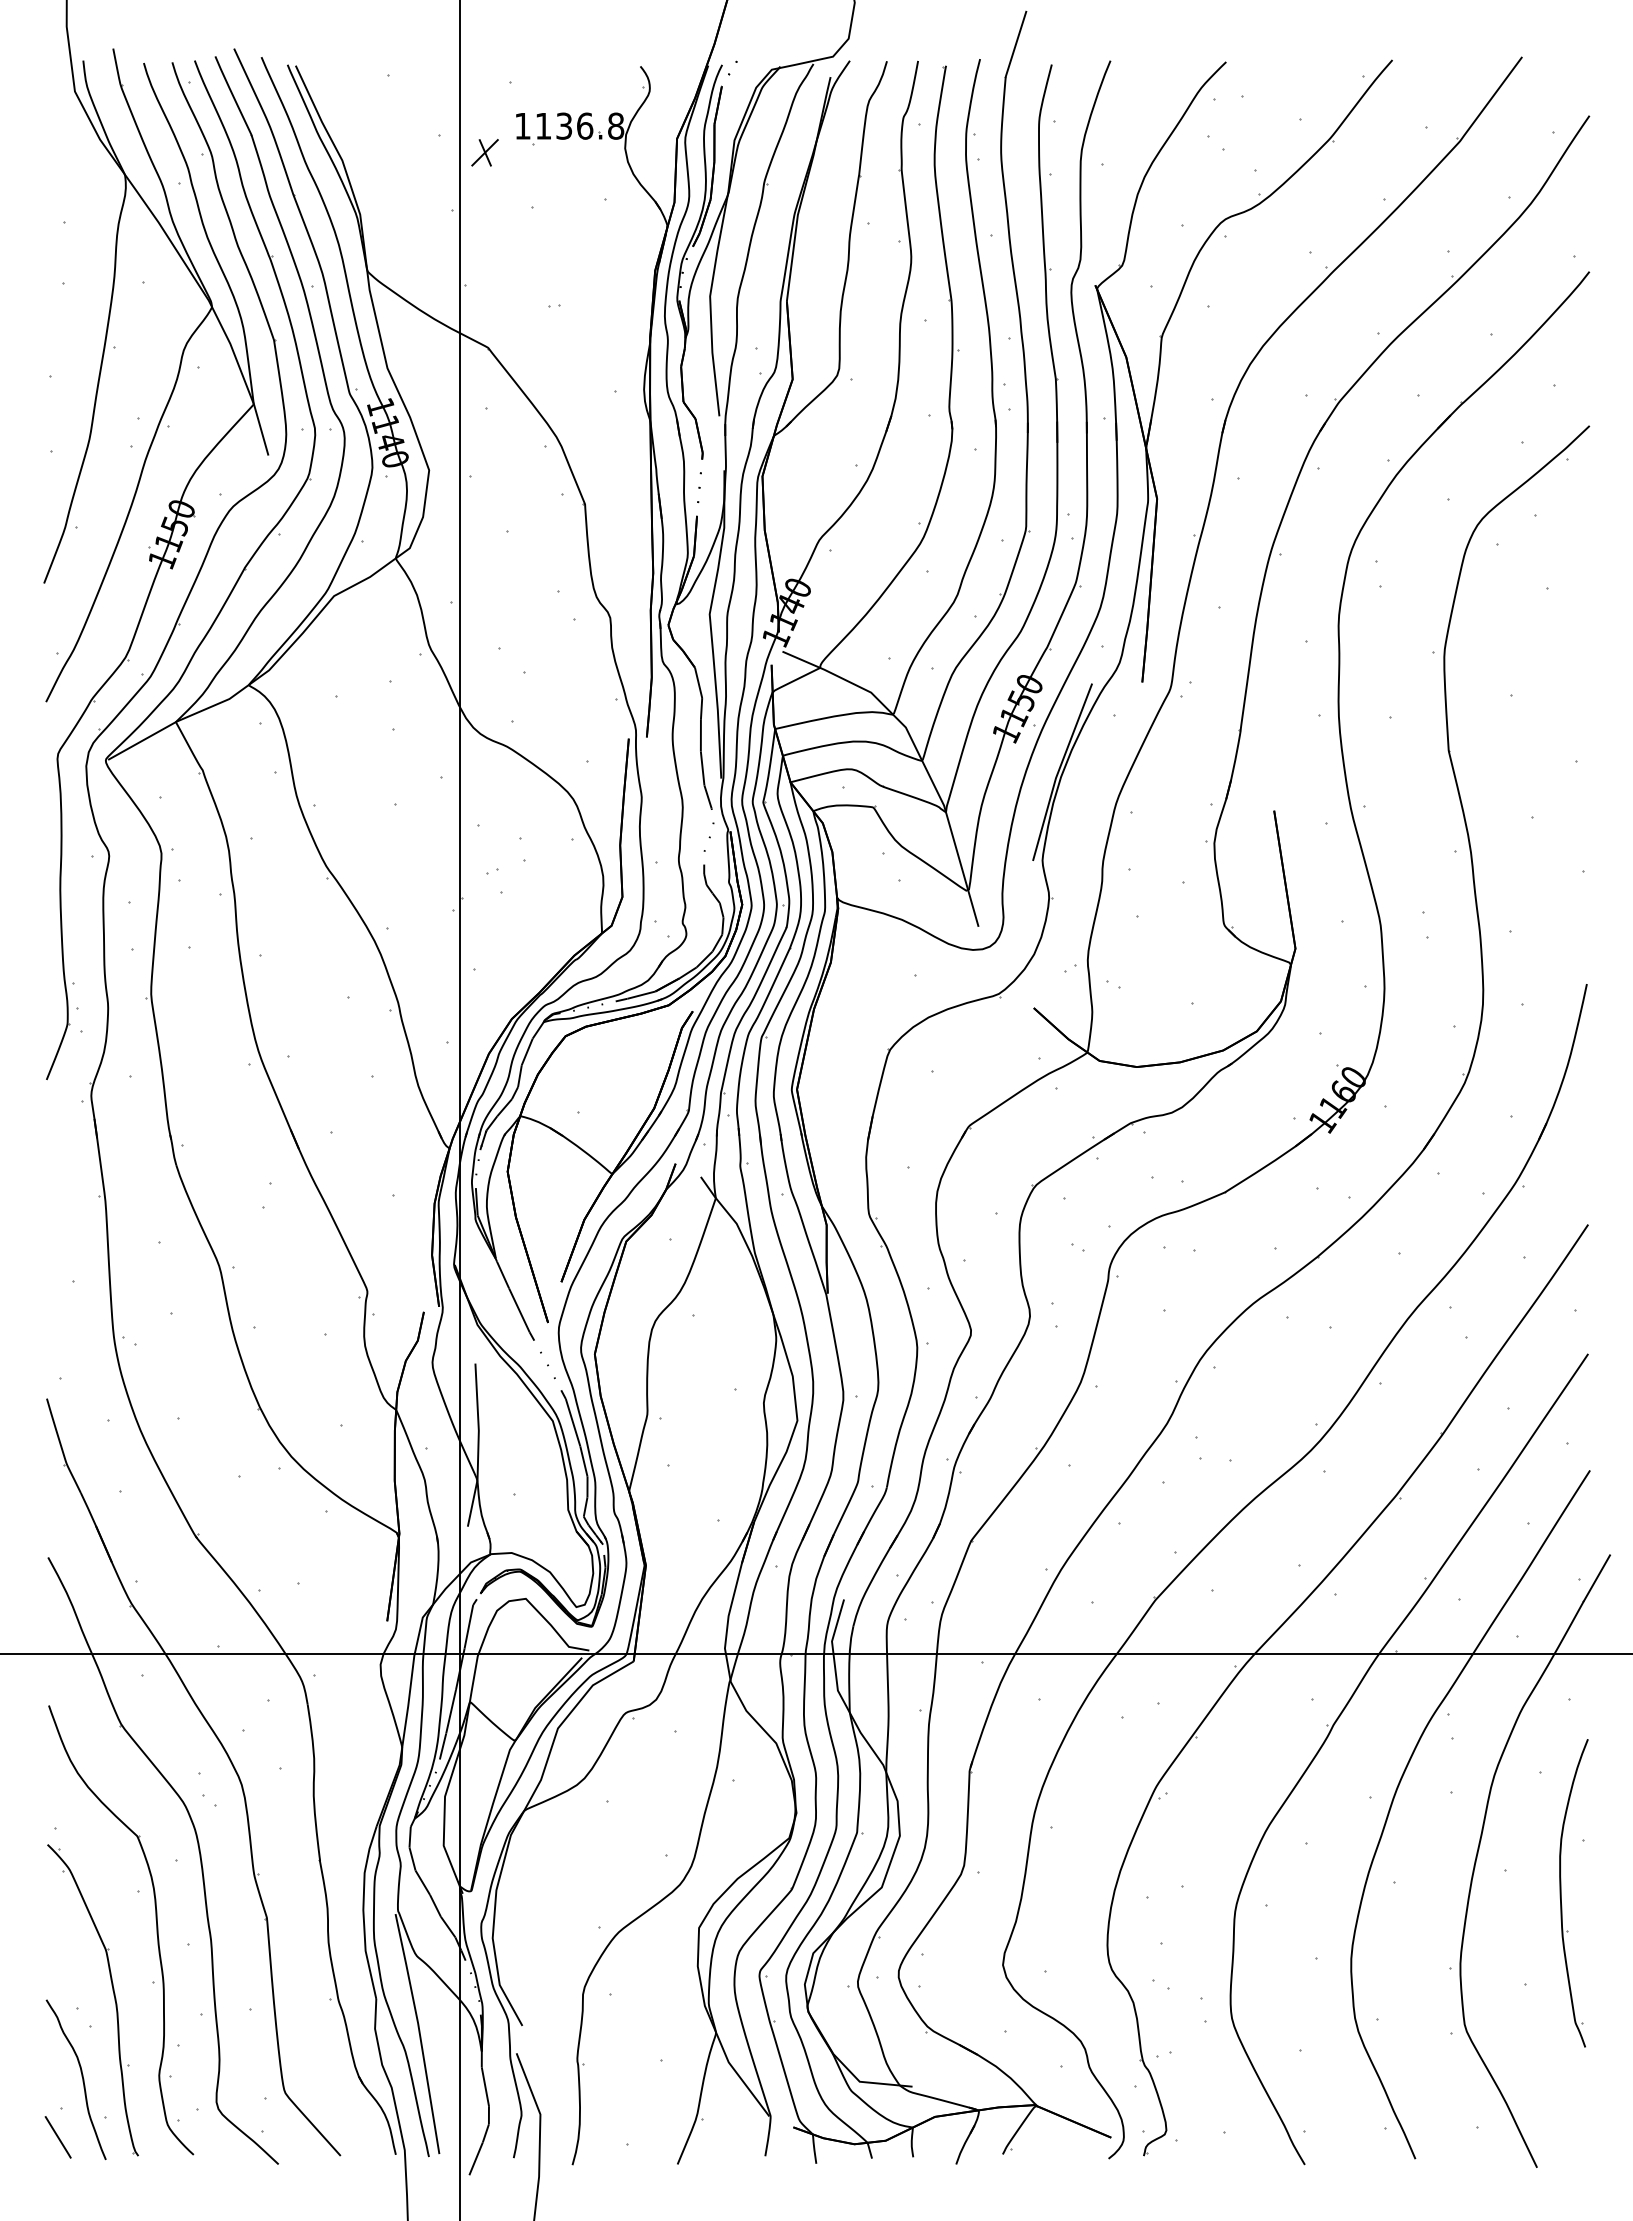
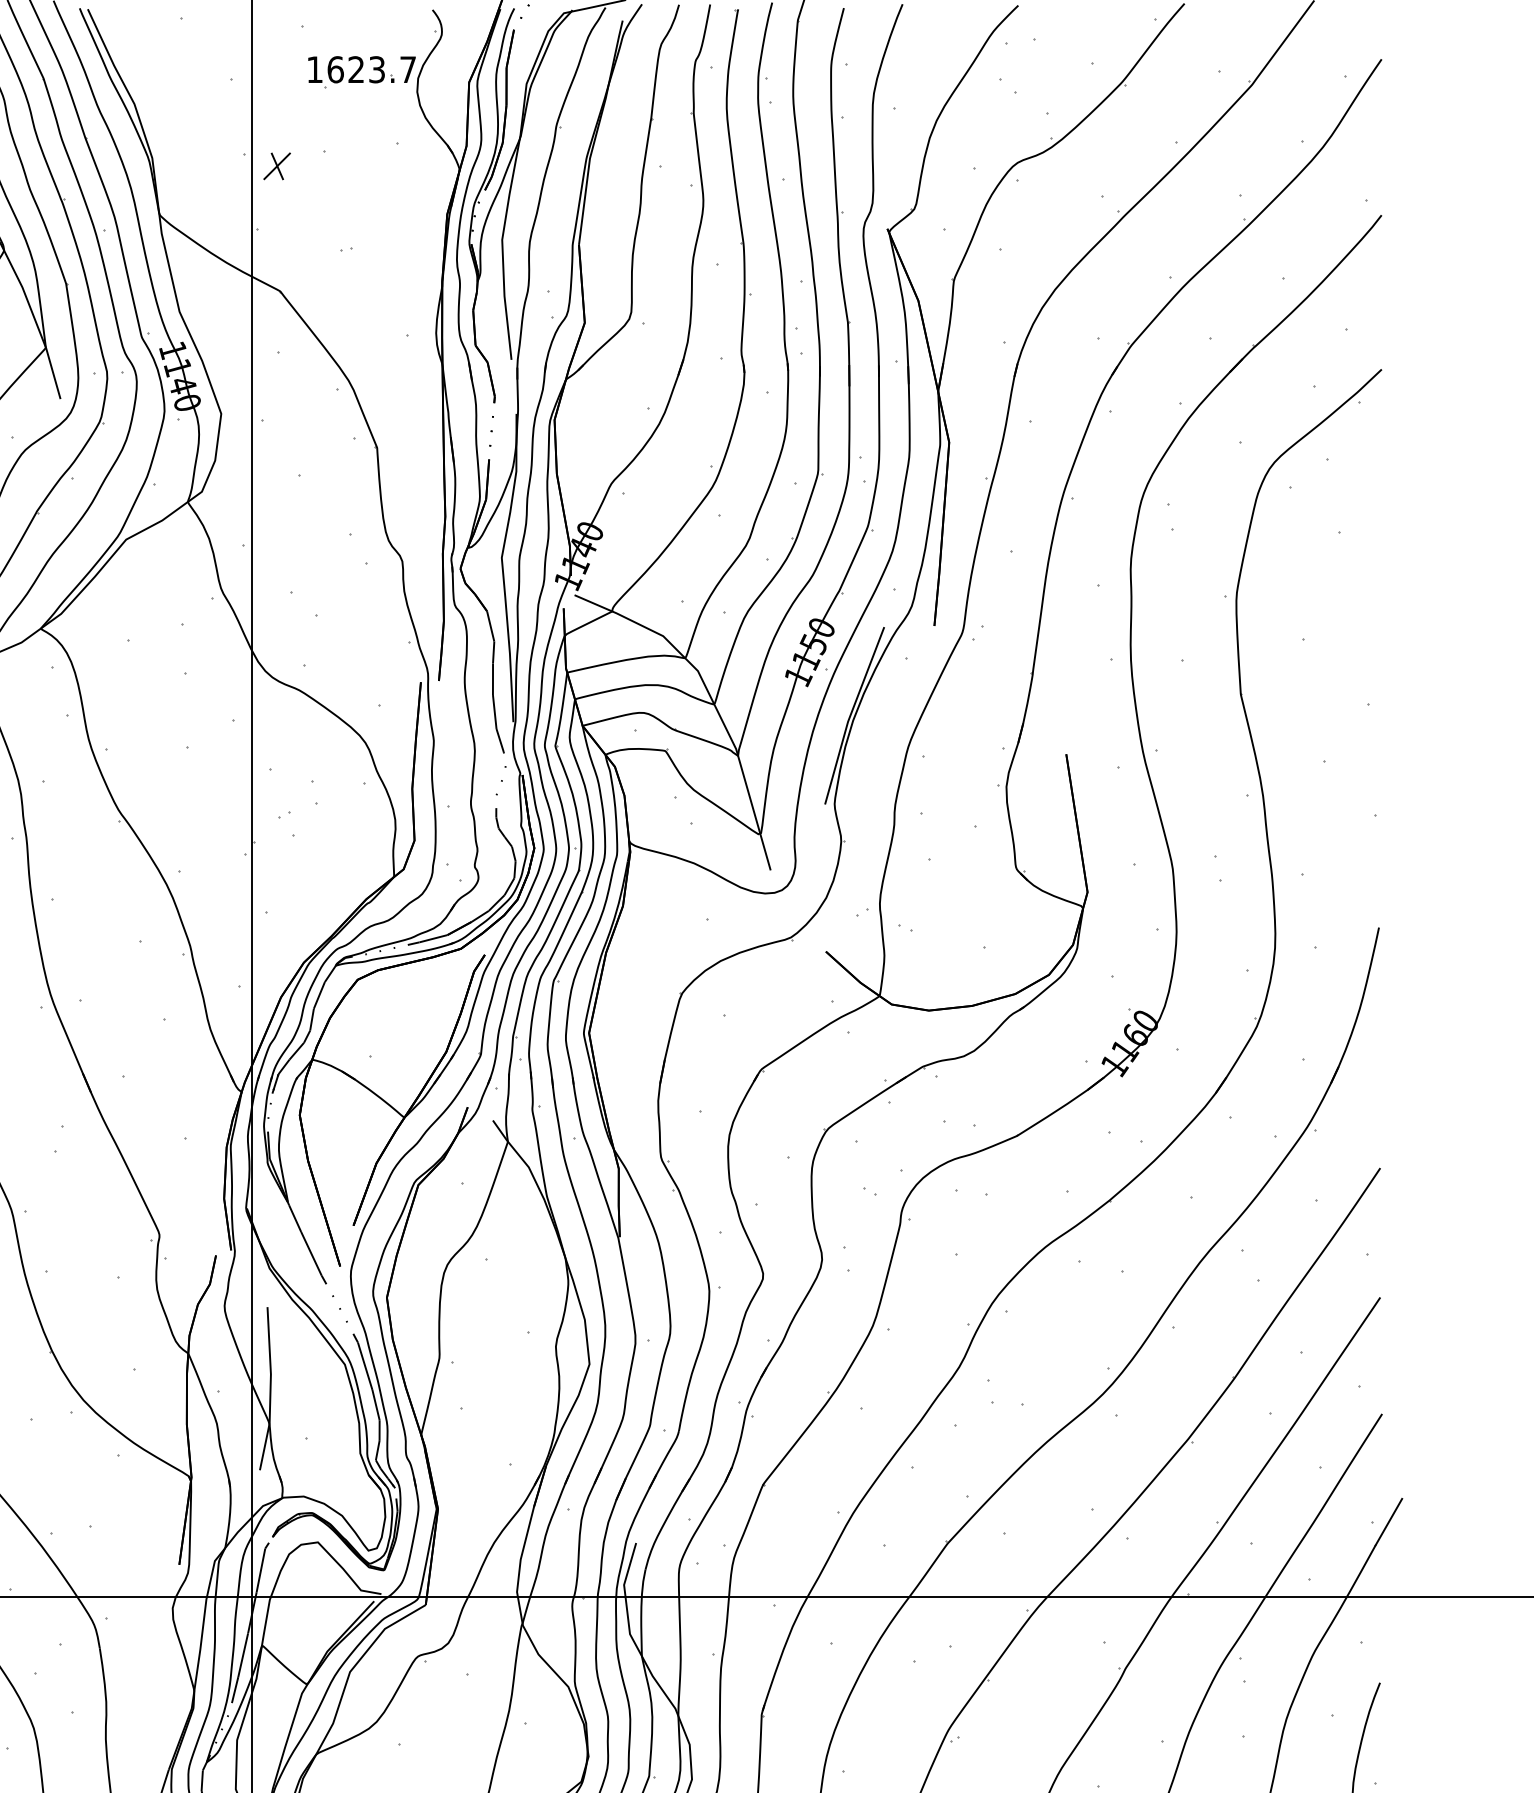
text: (579, 125) -> (371, 69), 1136.8 -> 1623.7
part: (484, 152) -> (276, 166), moved

